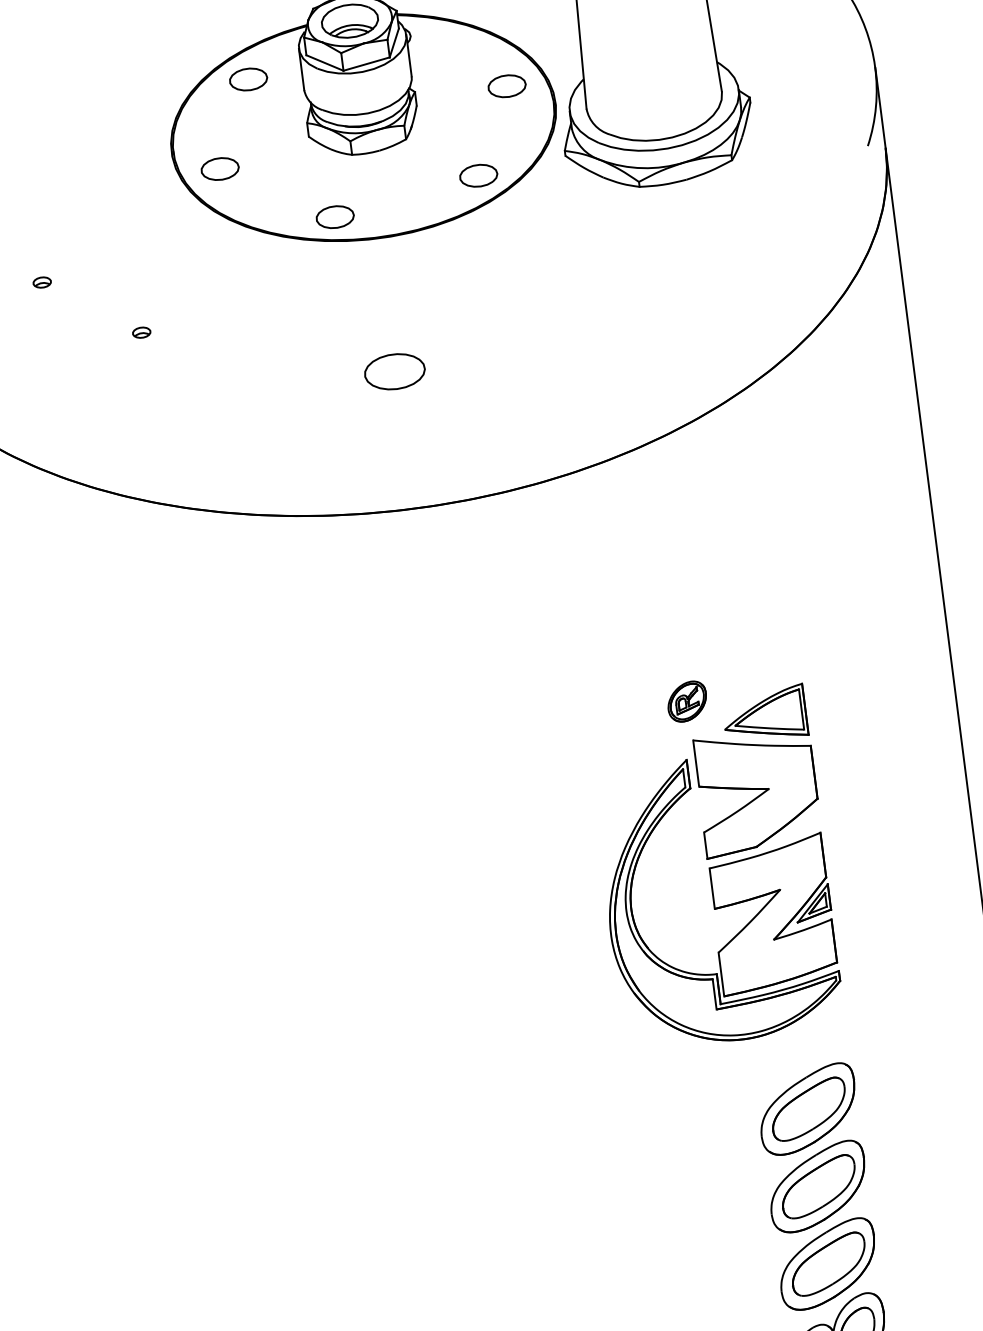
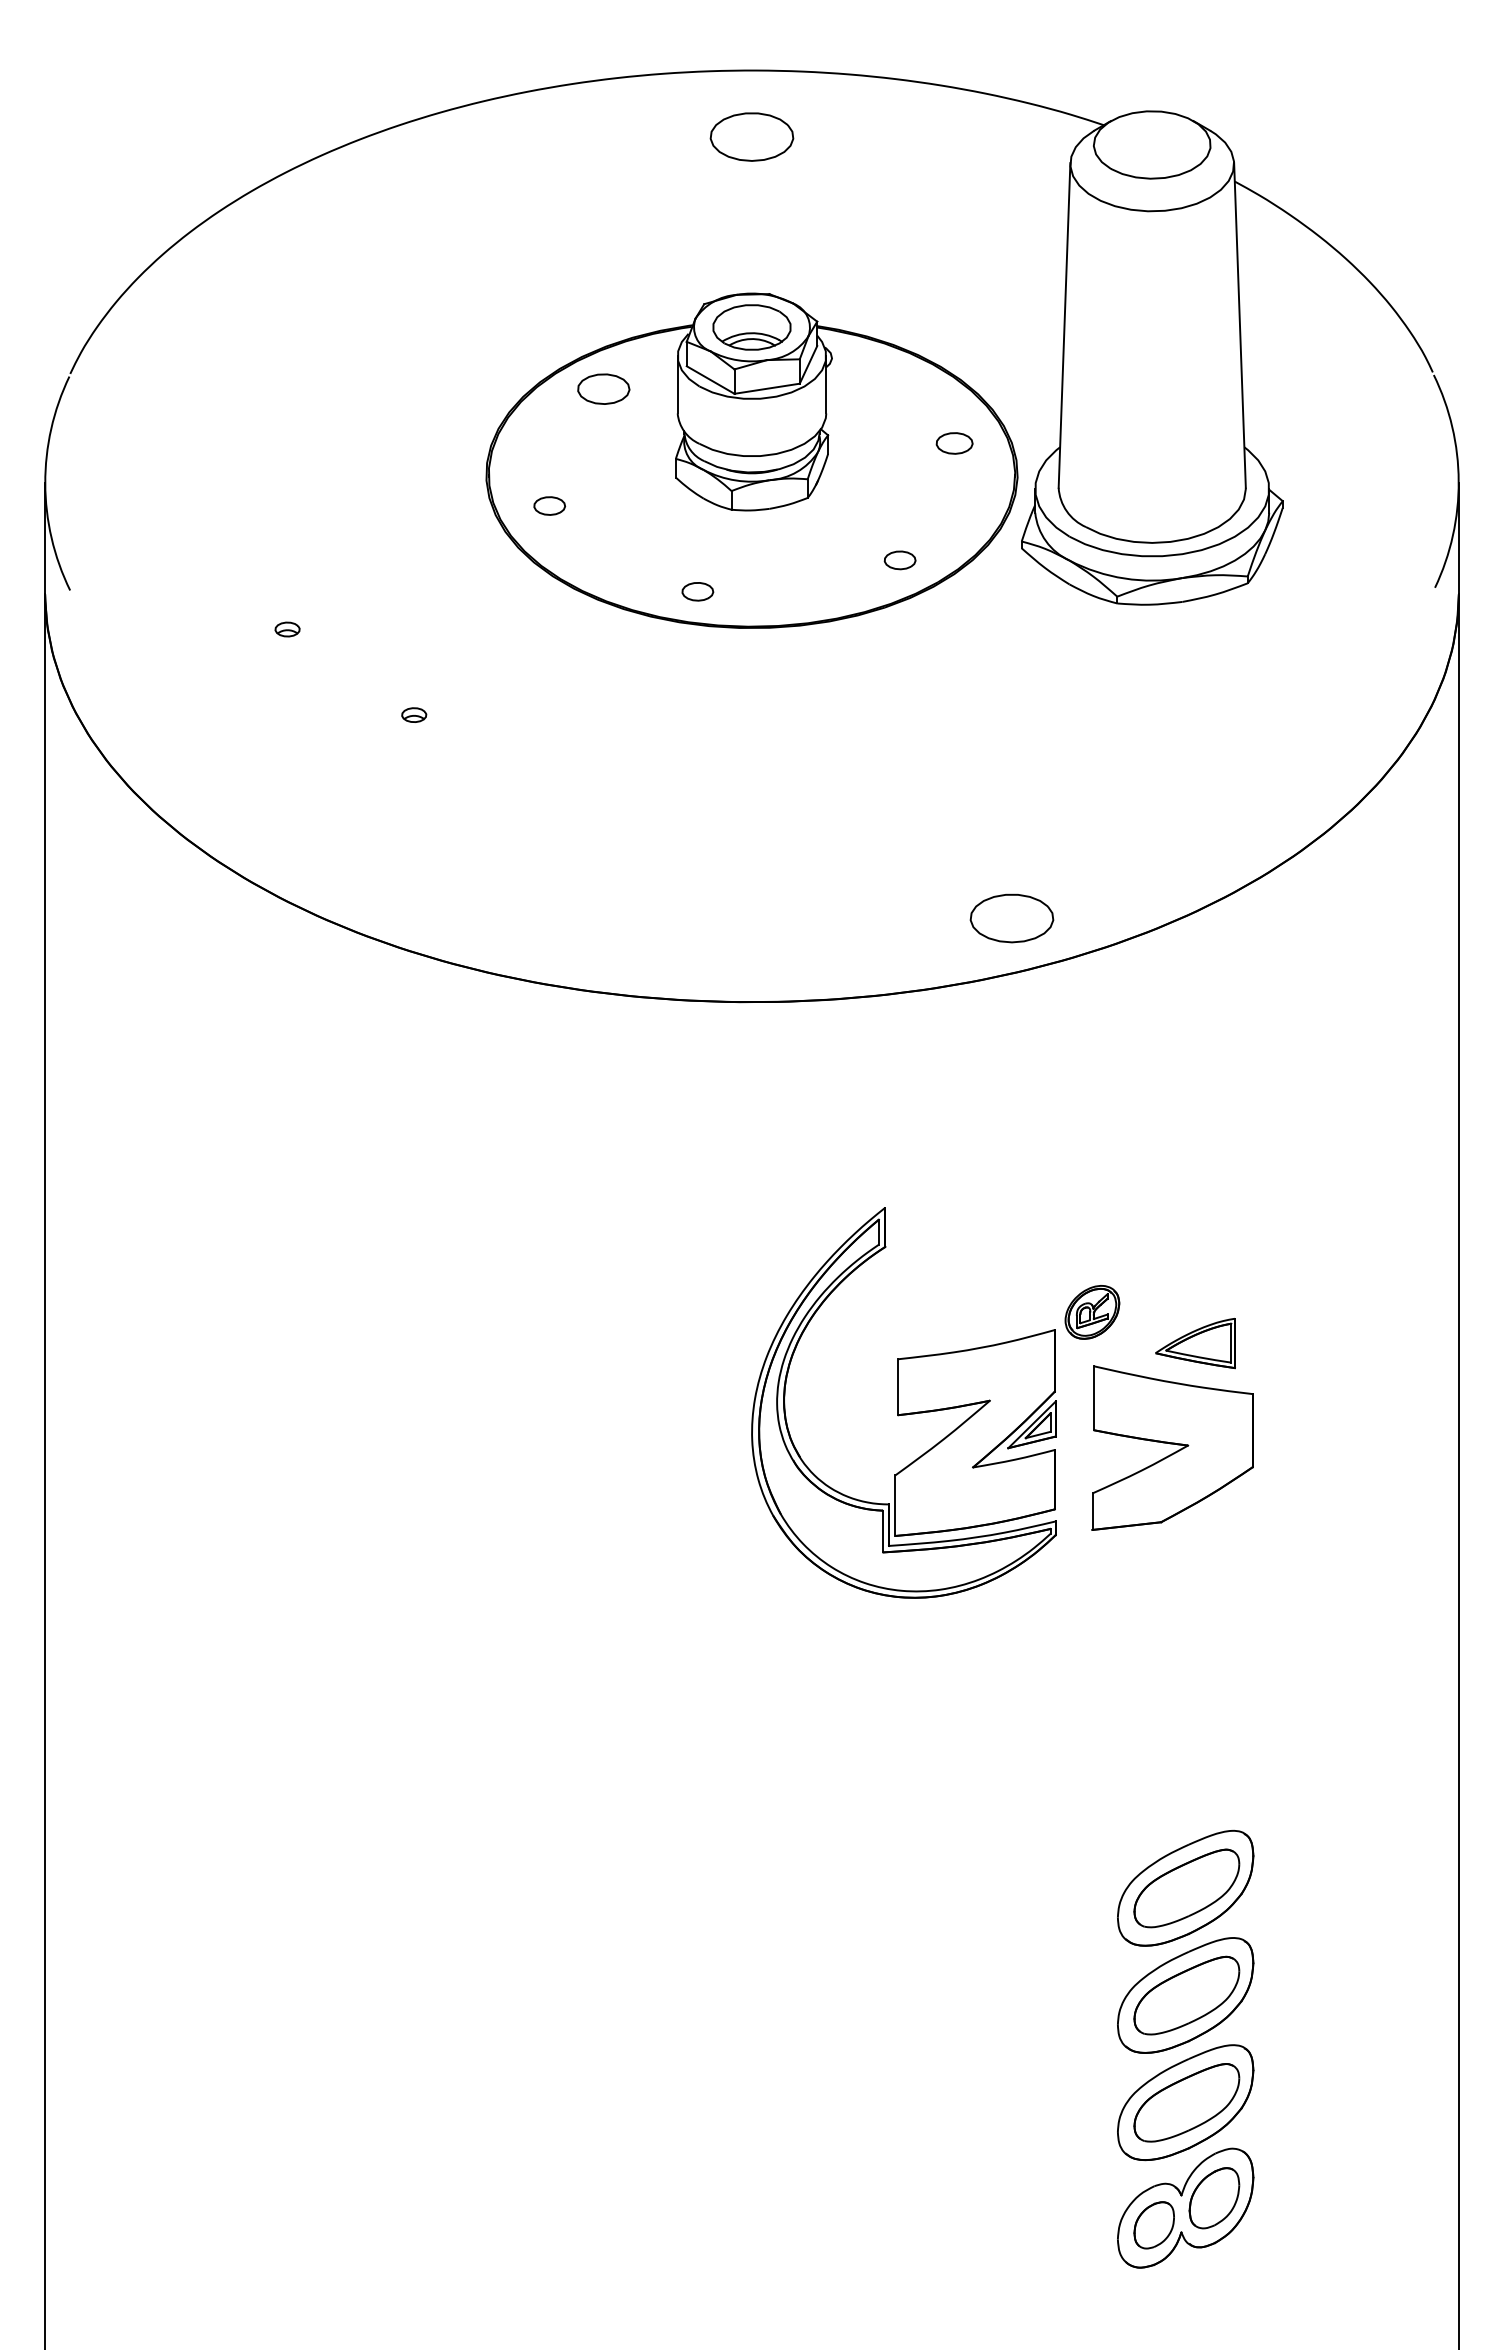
part: (507, 86) -> (954, 443), size x0.7
part: (220, 168) -> (549, 505), size x0.6
part: (478, 175) -> (899, 560), size x0.6
part: (335, 217) -> (697, 591), size x0.6
part: (394, 371) -> (1011, 918), moved
part: (764, 714) -> (1195, 1343), size x0.7
part: (717, 899) -> (903, 1402), moved

